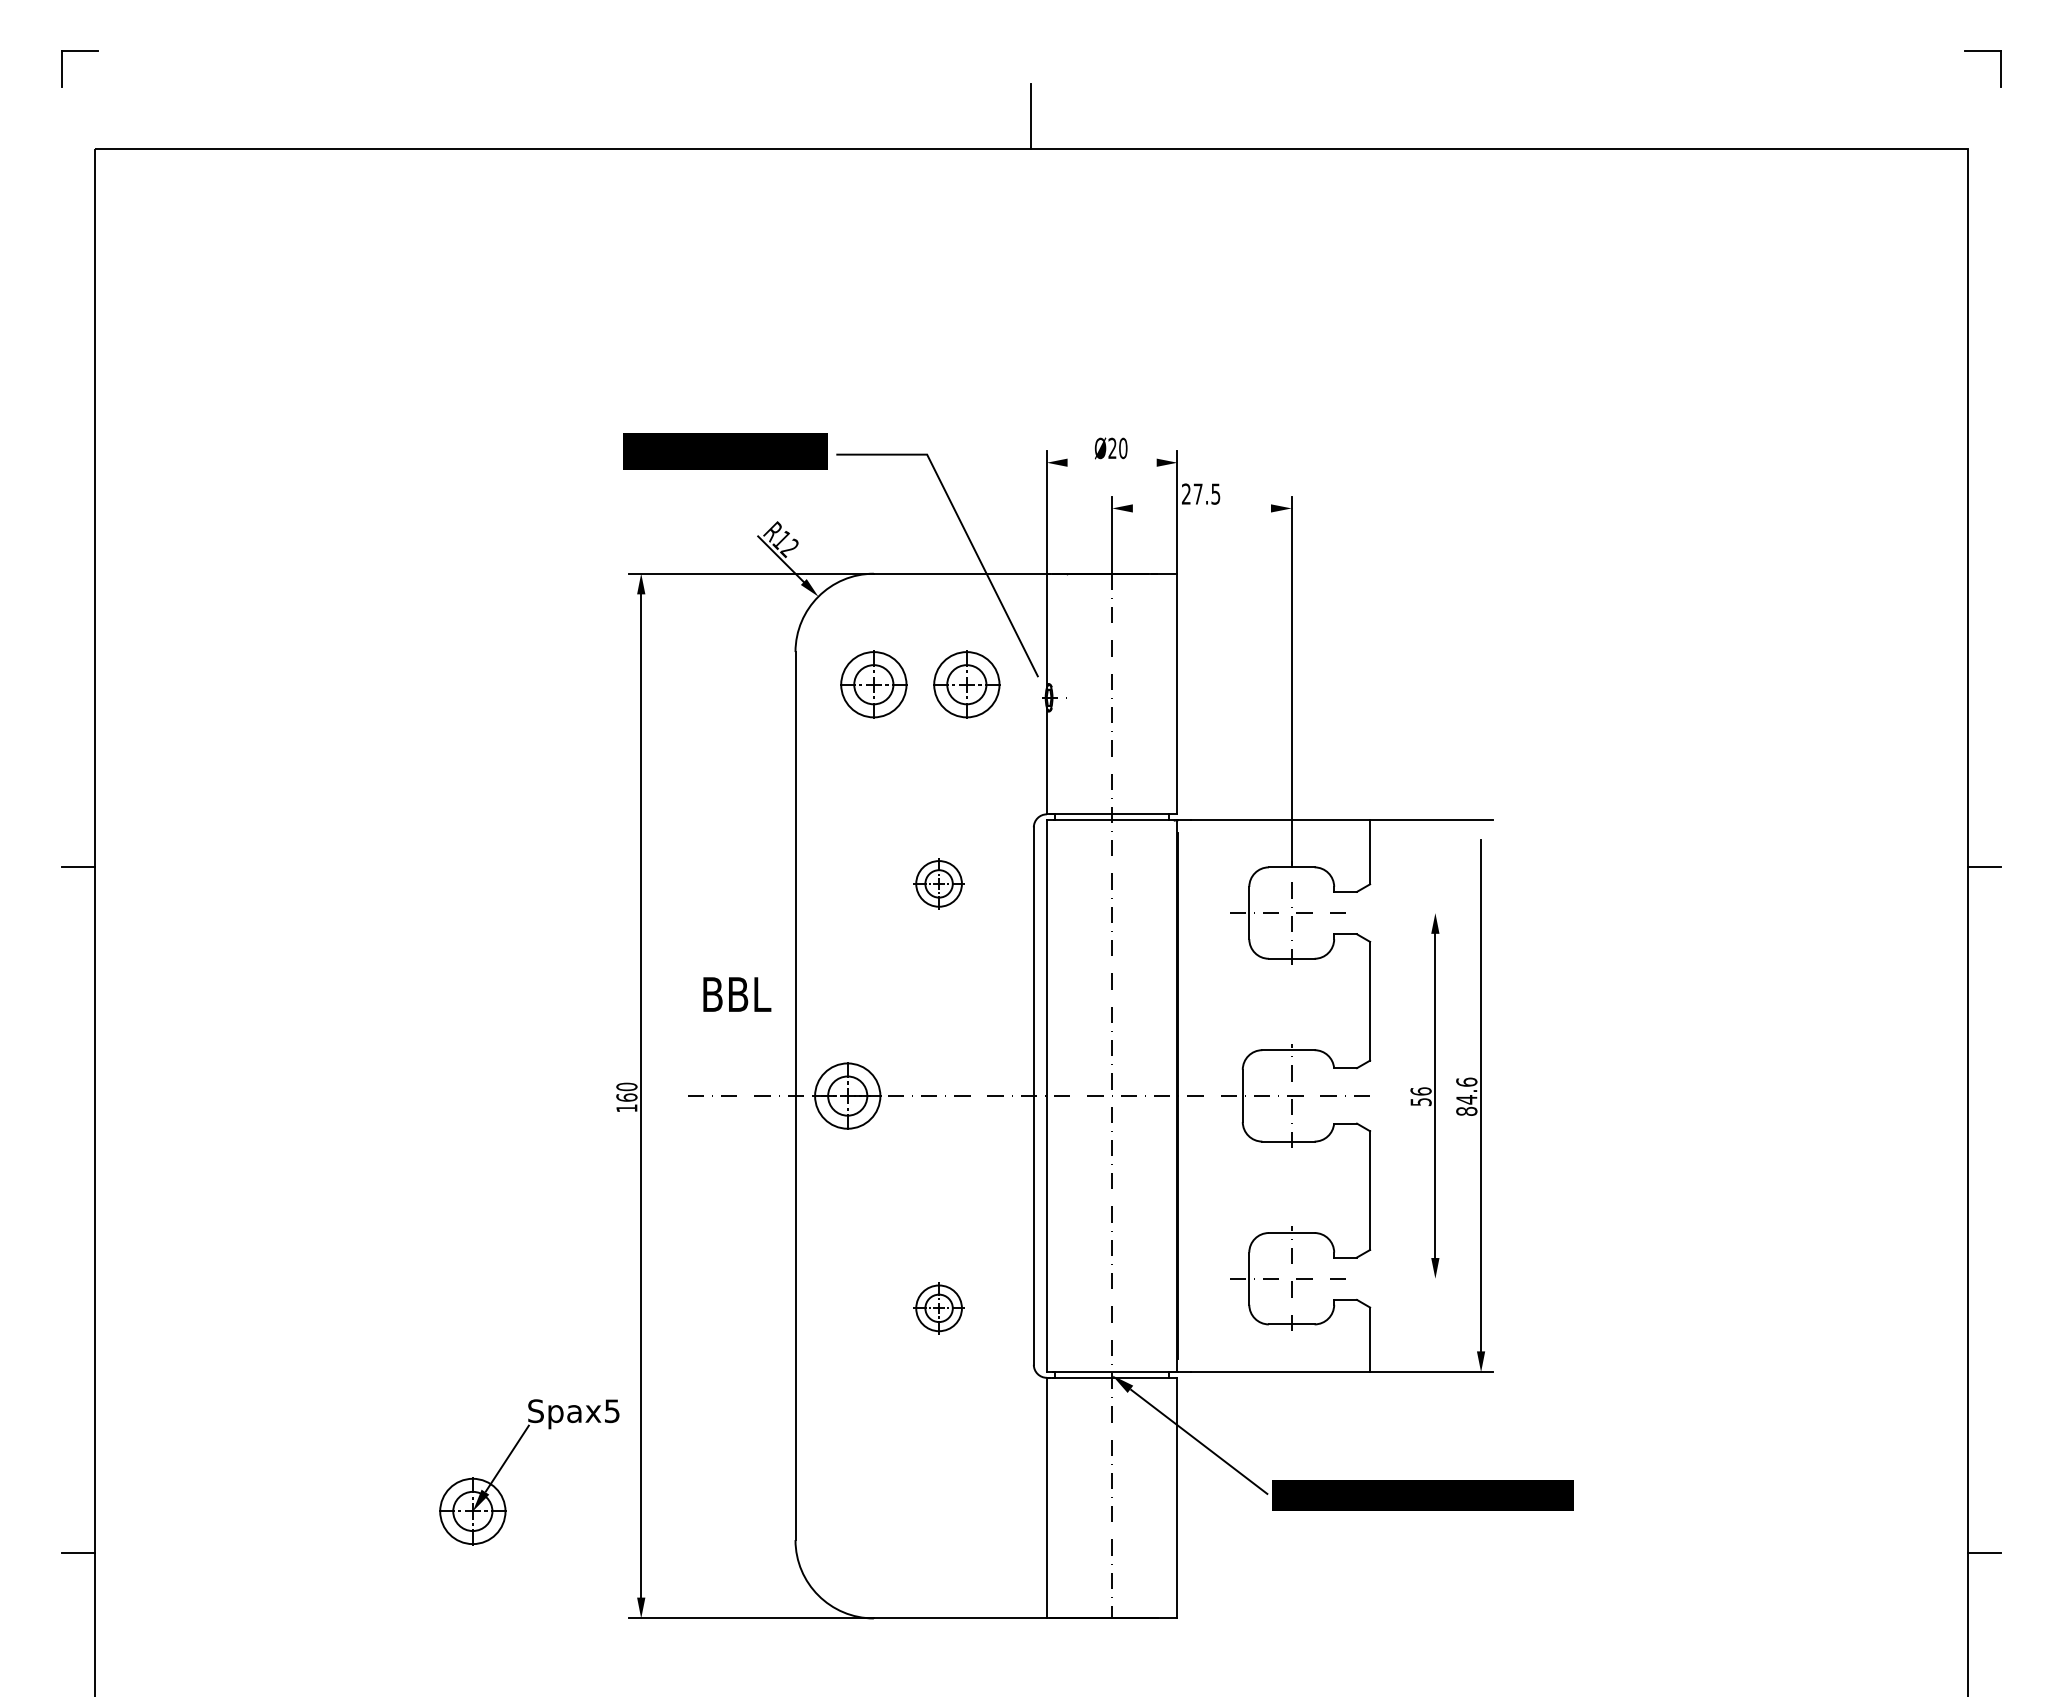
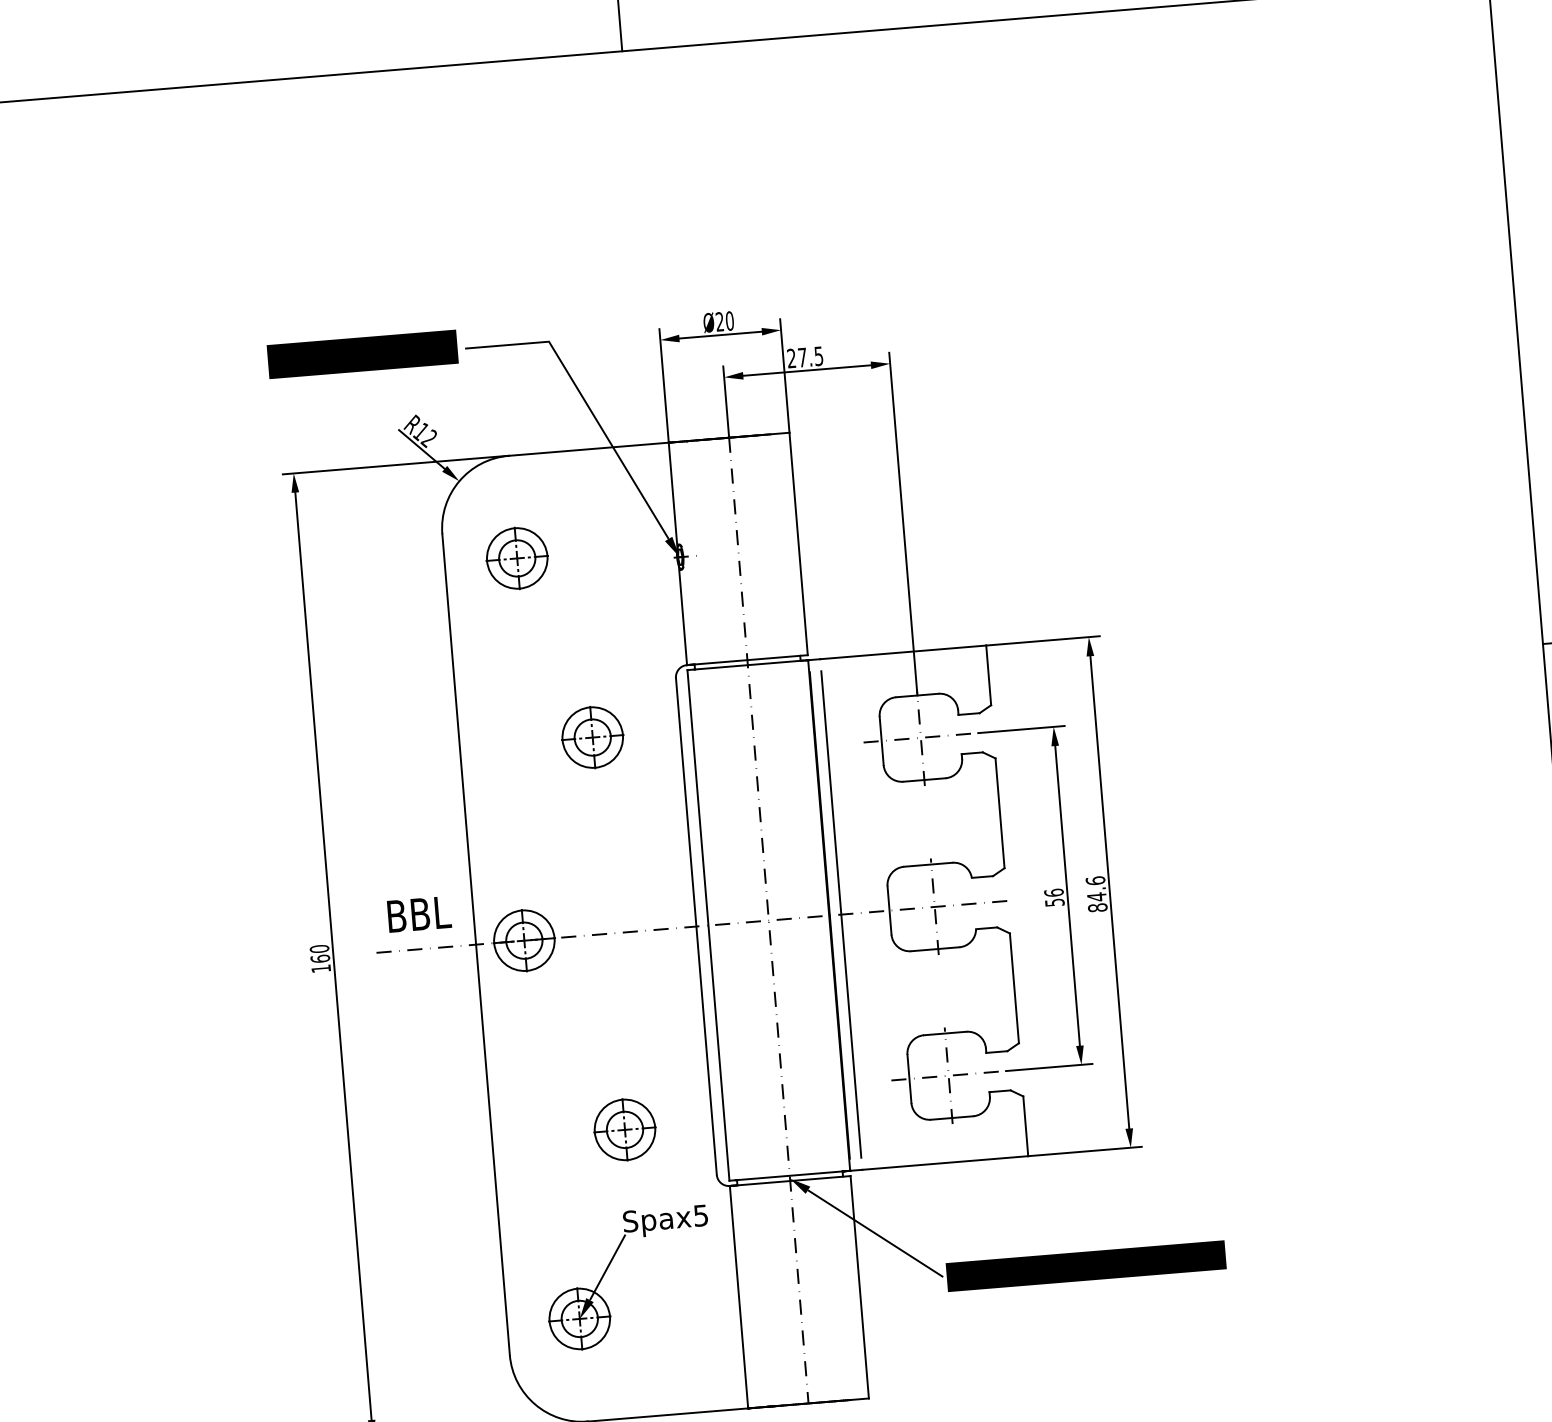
line: (1111, 462) -> (720, 334), added
line: (1201, 508) -> (806, 370), added
part: (966, 684) -> (602, 551), removed
fill: (1041, 686) -> (672, 547), added
fill: (1480, 829) -> (1089, 646), added
part: (938, 883) -> (592, 737), size x1.43
line: (1400, 913) -> (1021, 729), added
text: (737, 994) -> (419, 914), moved
line: (1190, 1095) -> (841, 914), added
line: (1400, 1278) -> (1049, 1067), added
part: (938, 1308) -> (624, 1130), size x1.43
part: (509, 1457) -> (609, 1266), moved

